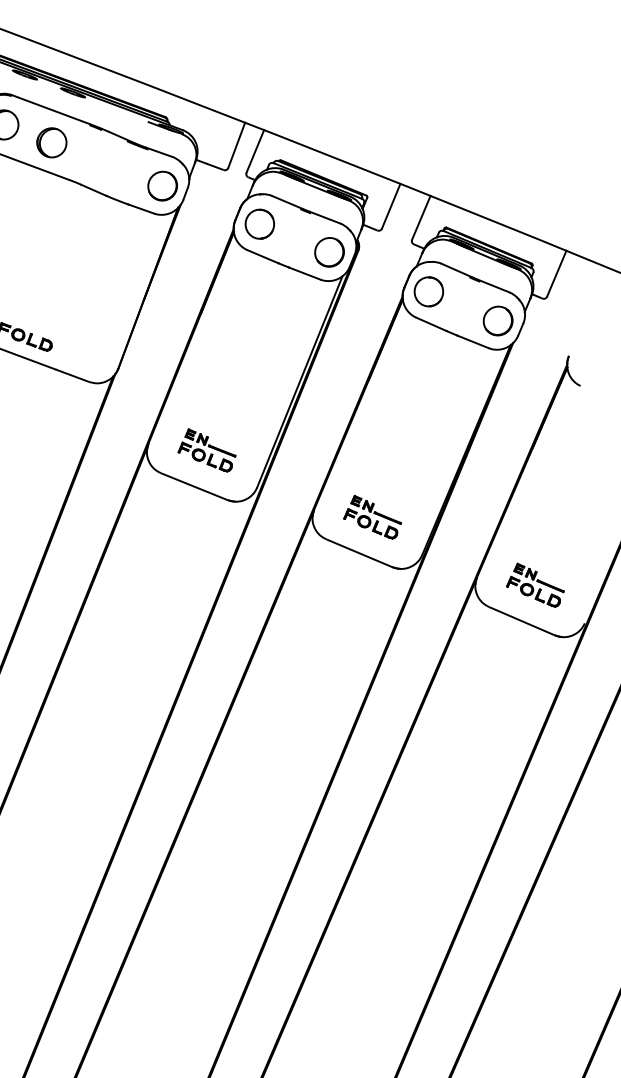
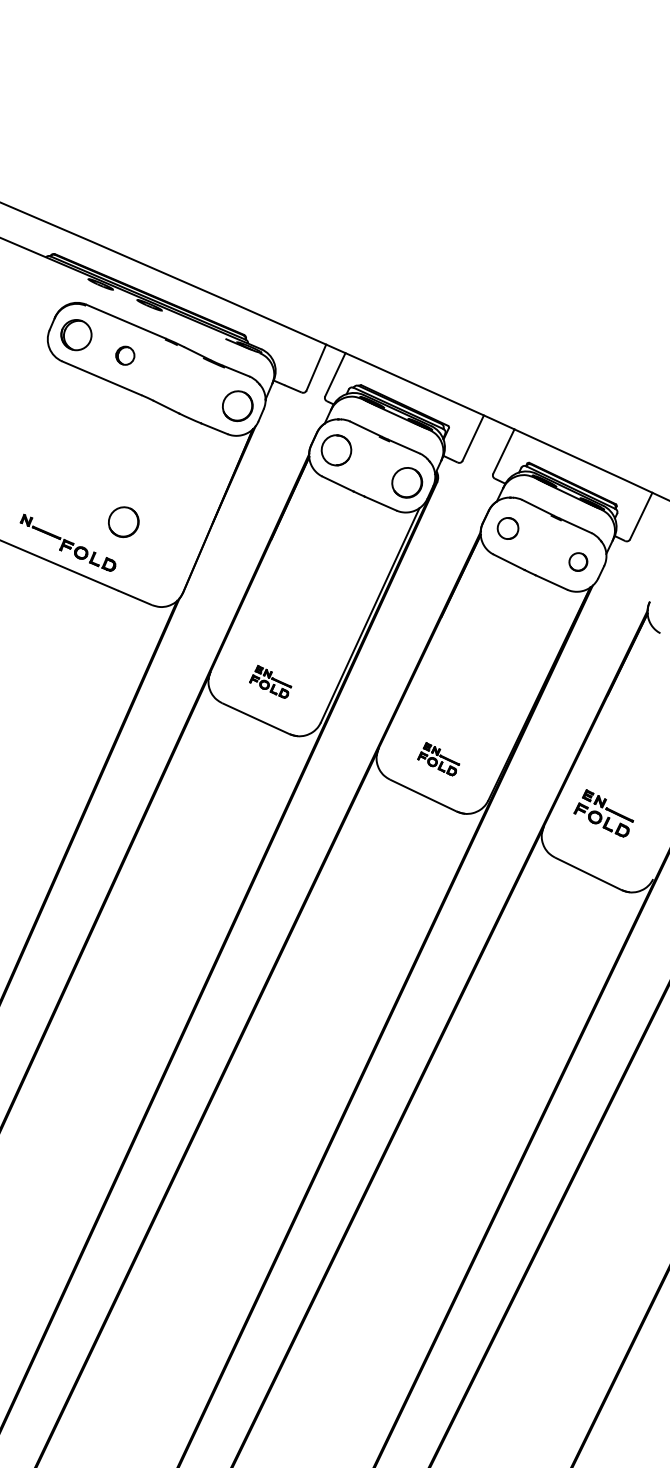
part: (52, 142) -> (125, 355), size x0.6
part: (428, 291) -> (507, 528), size x0.7
part: (57, 303) -> (123, 522), added
part: (498, 320) -> (578, 561), size x0.6
part: (206, 450) -> (270, 681), size x0.7
part: (372, 517) -> (438, 759), size x0.7
part: (534, 585) -> (603, 813), moved

